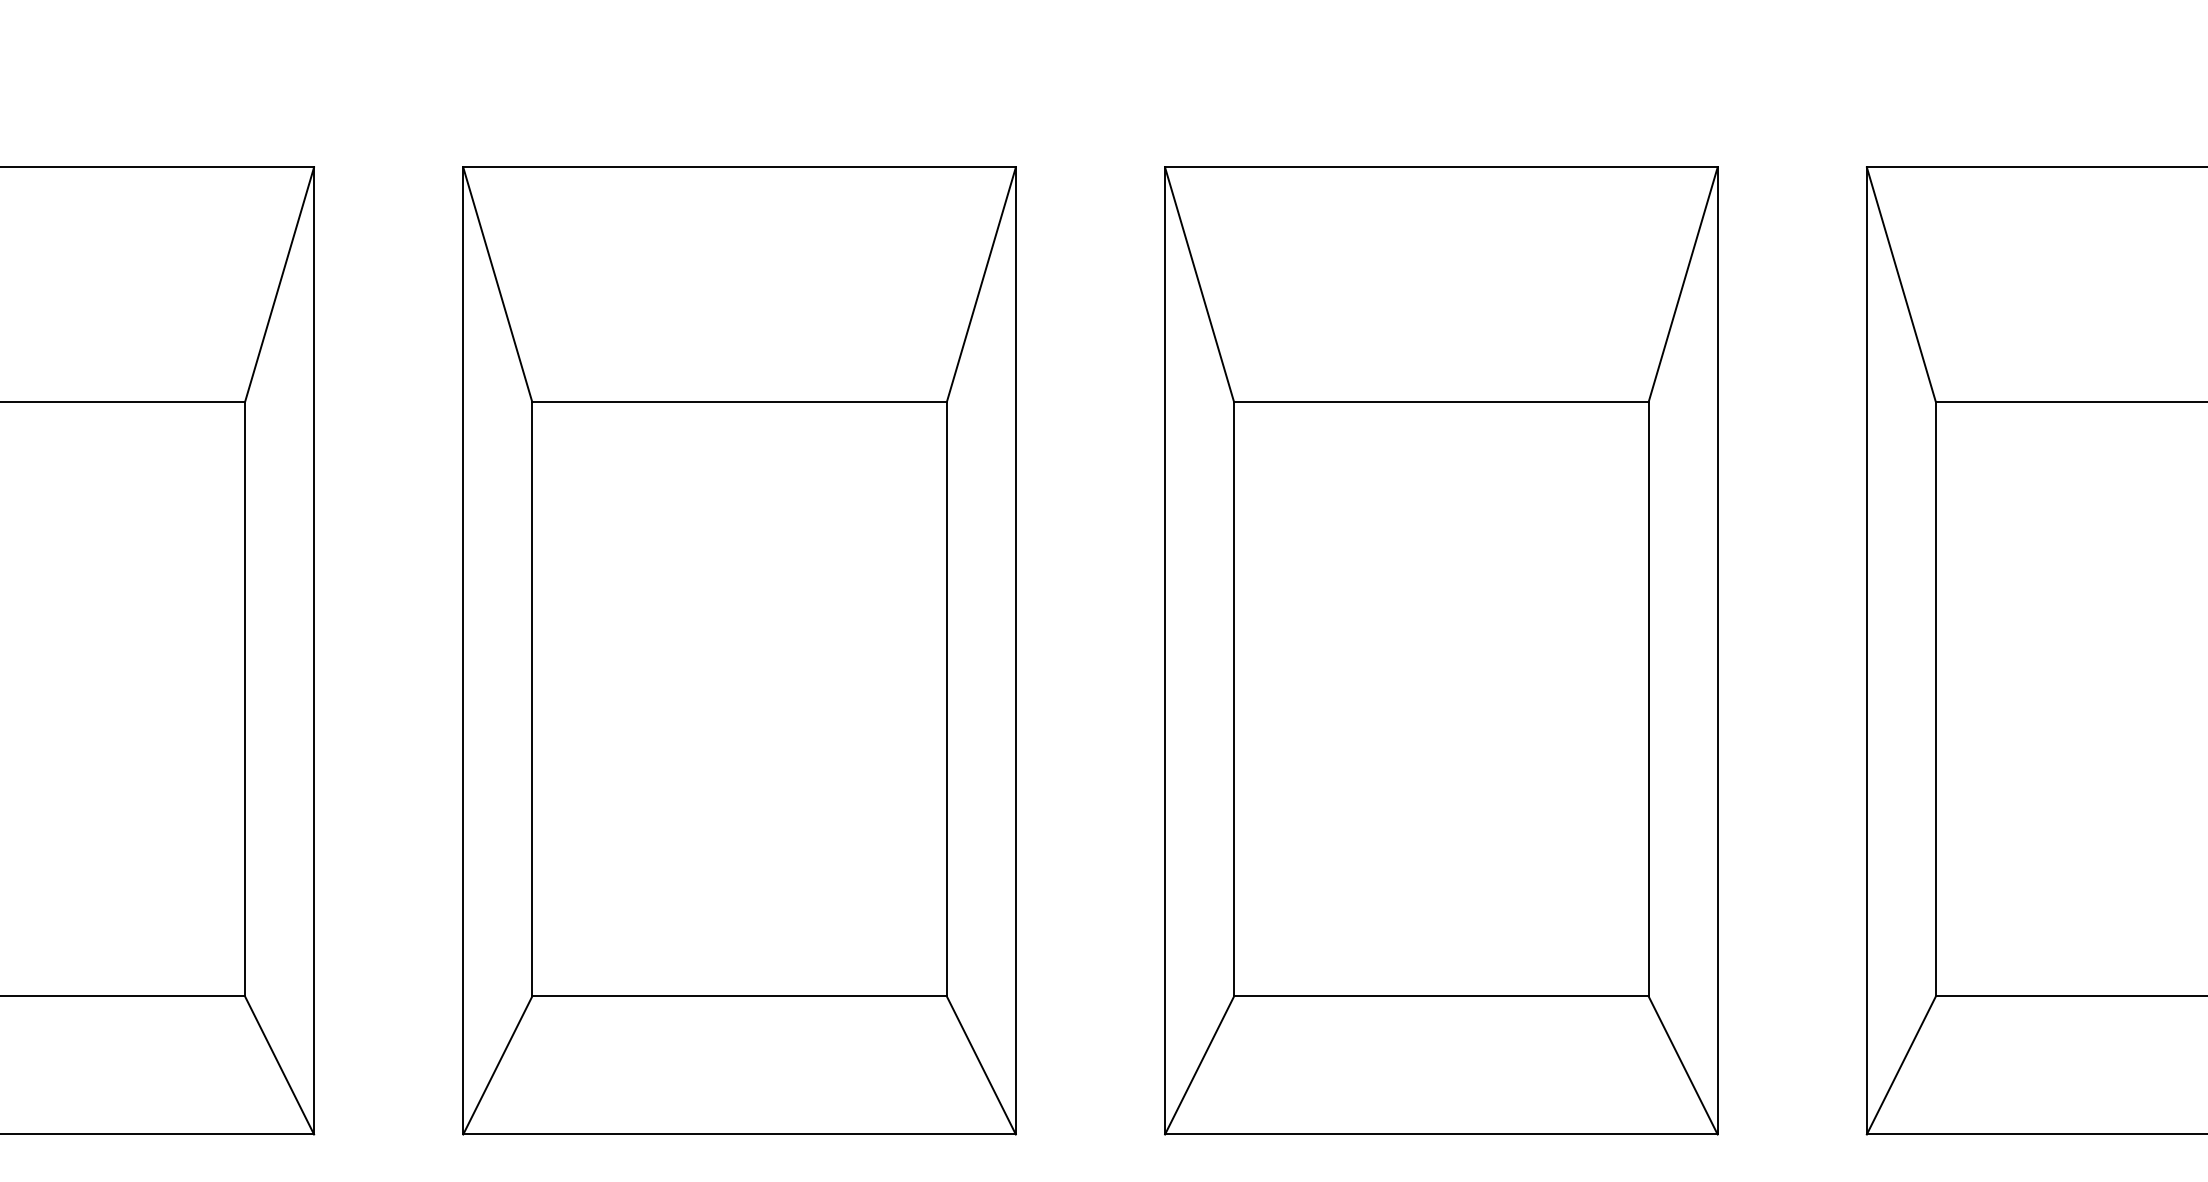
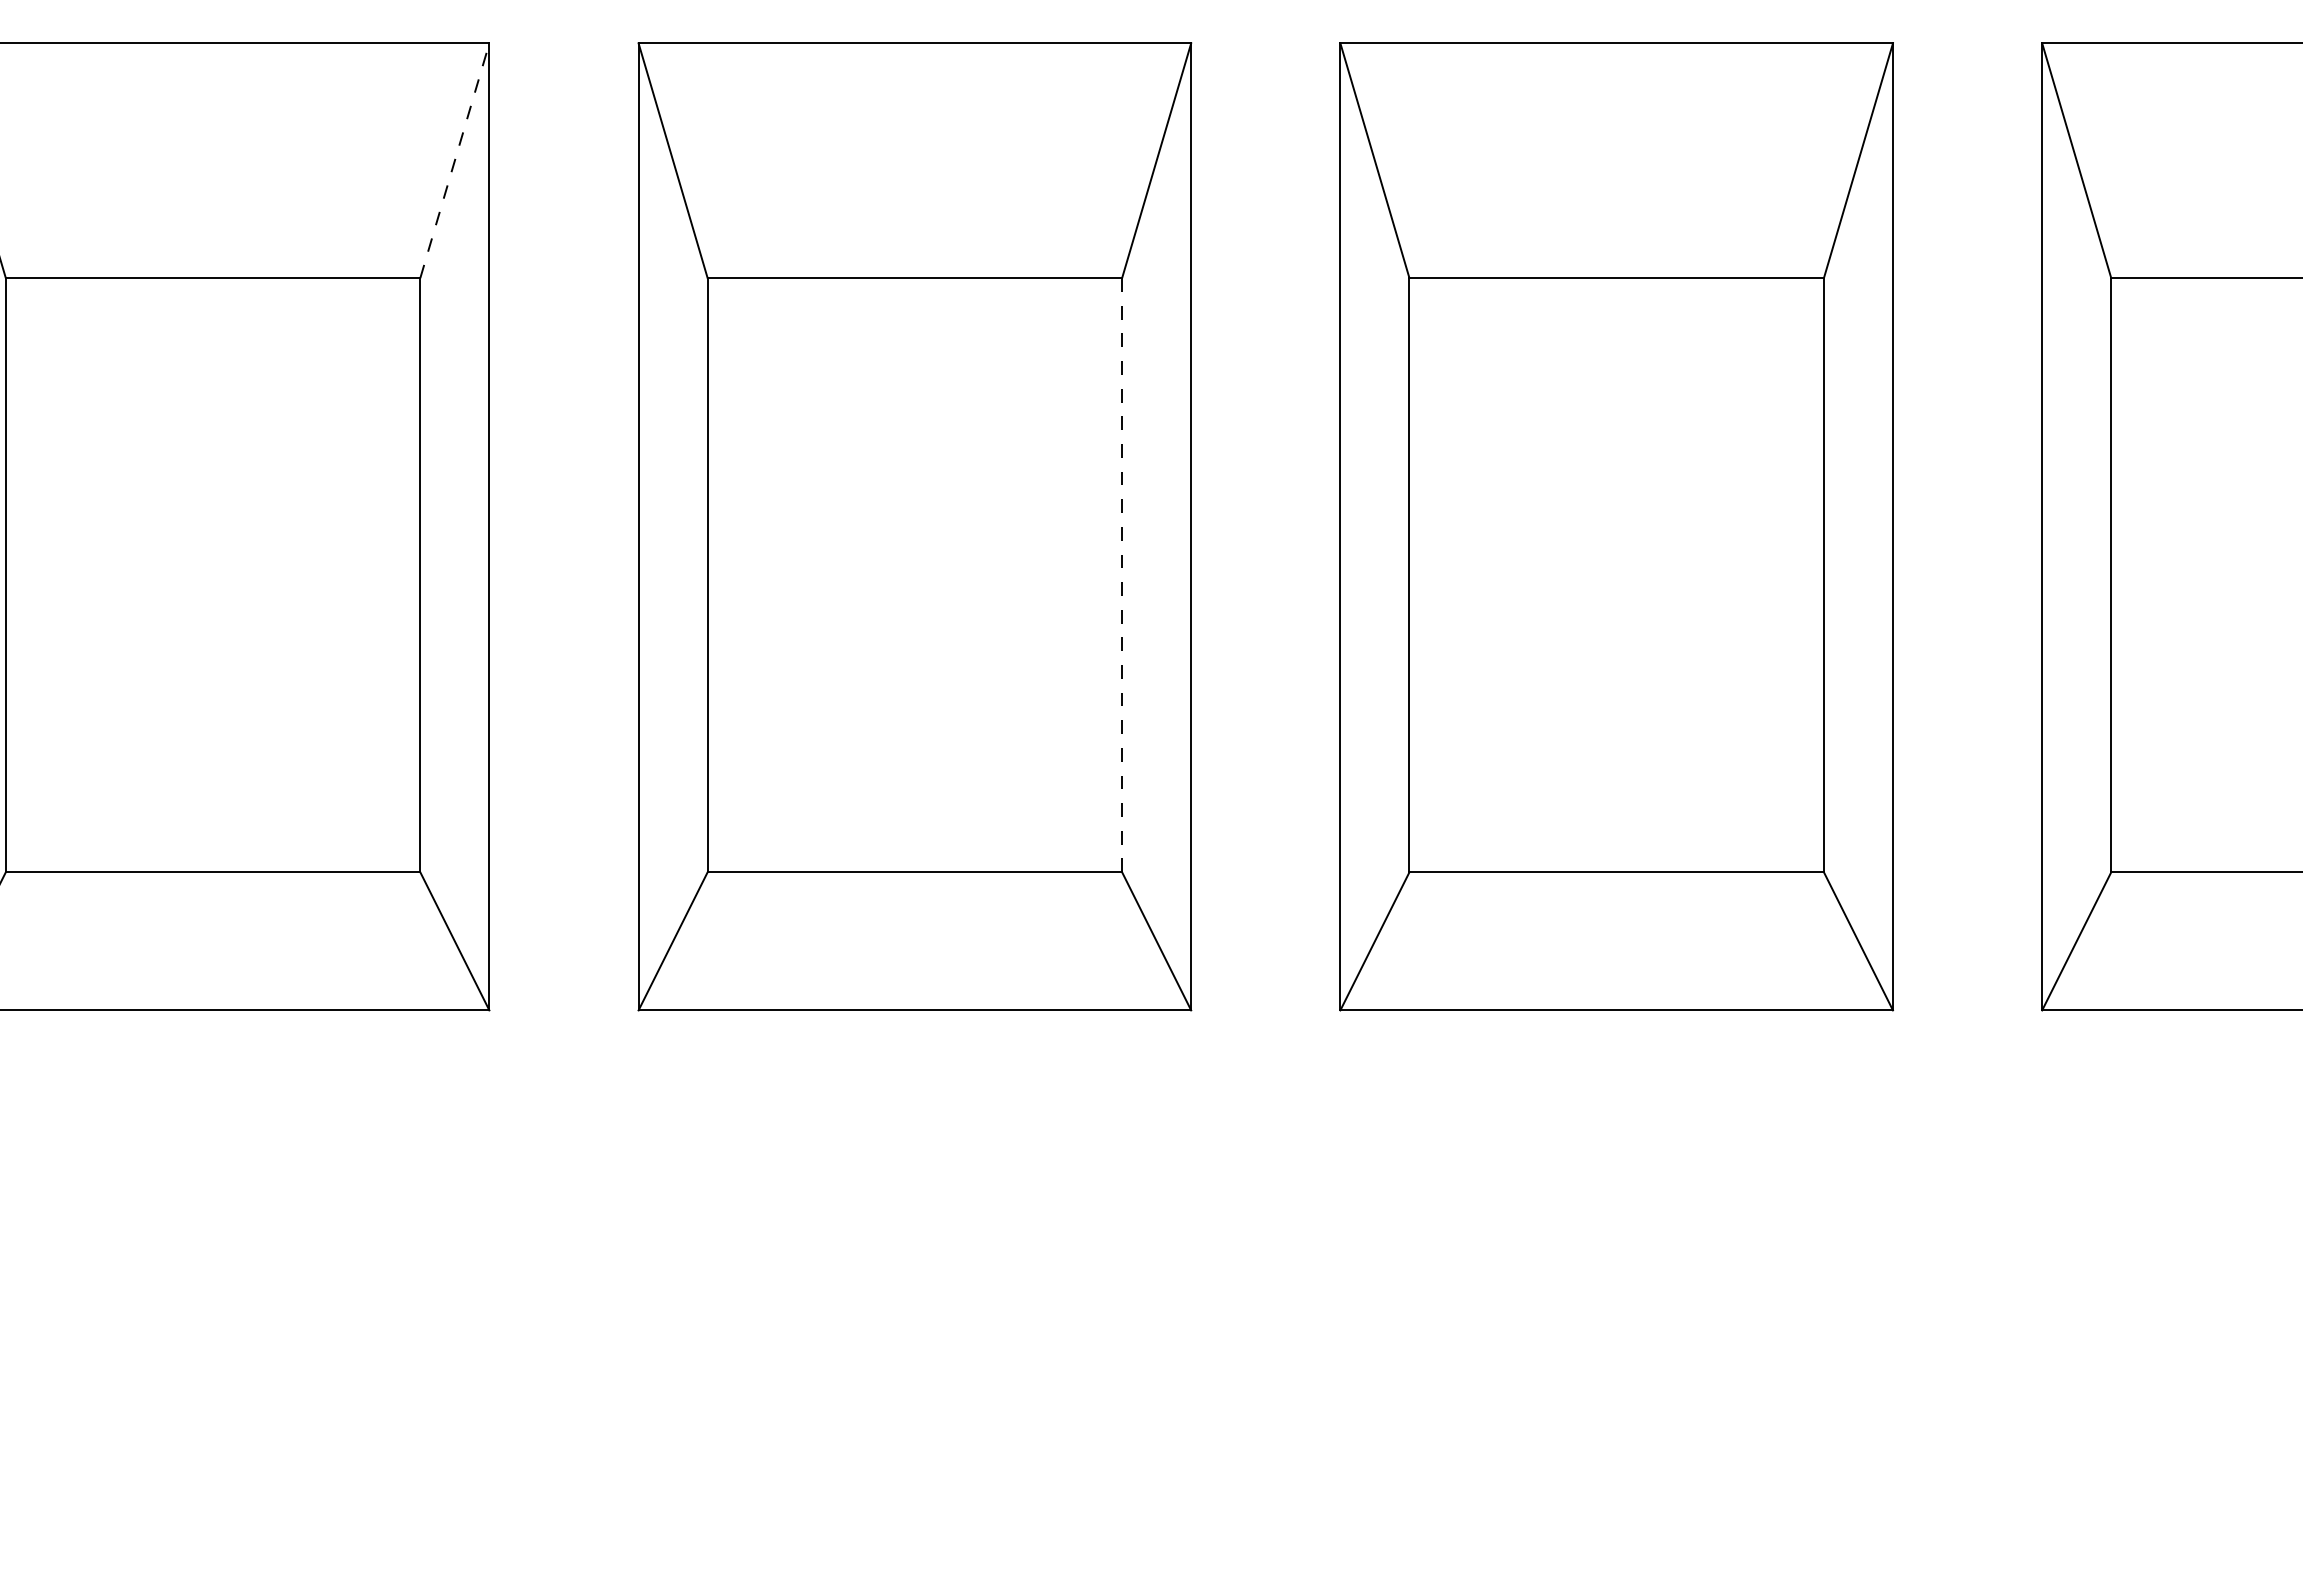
line: (280, 284) -> (455, 160), solid -> dashed
line: (947, 698) -> (1122, 574), solid -> dashed

